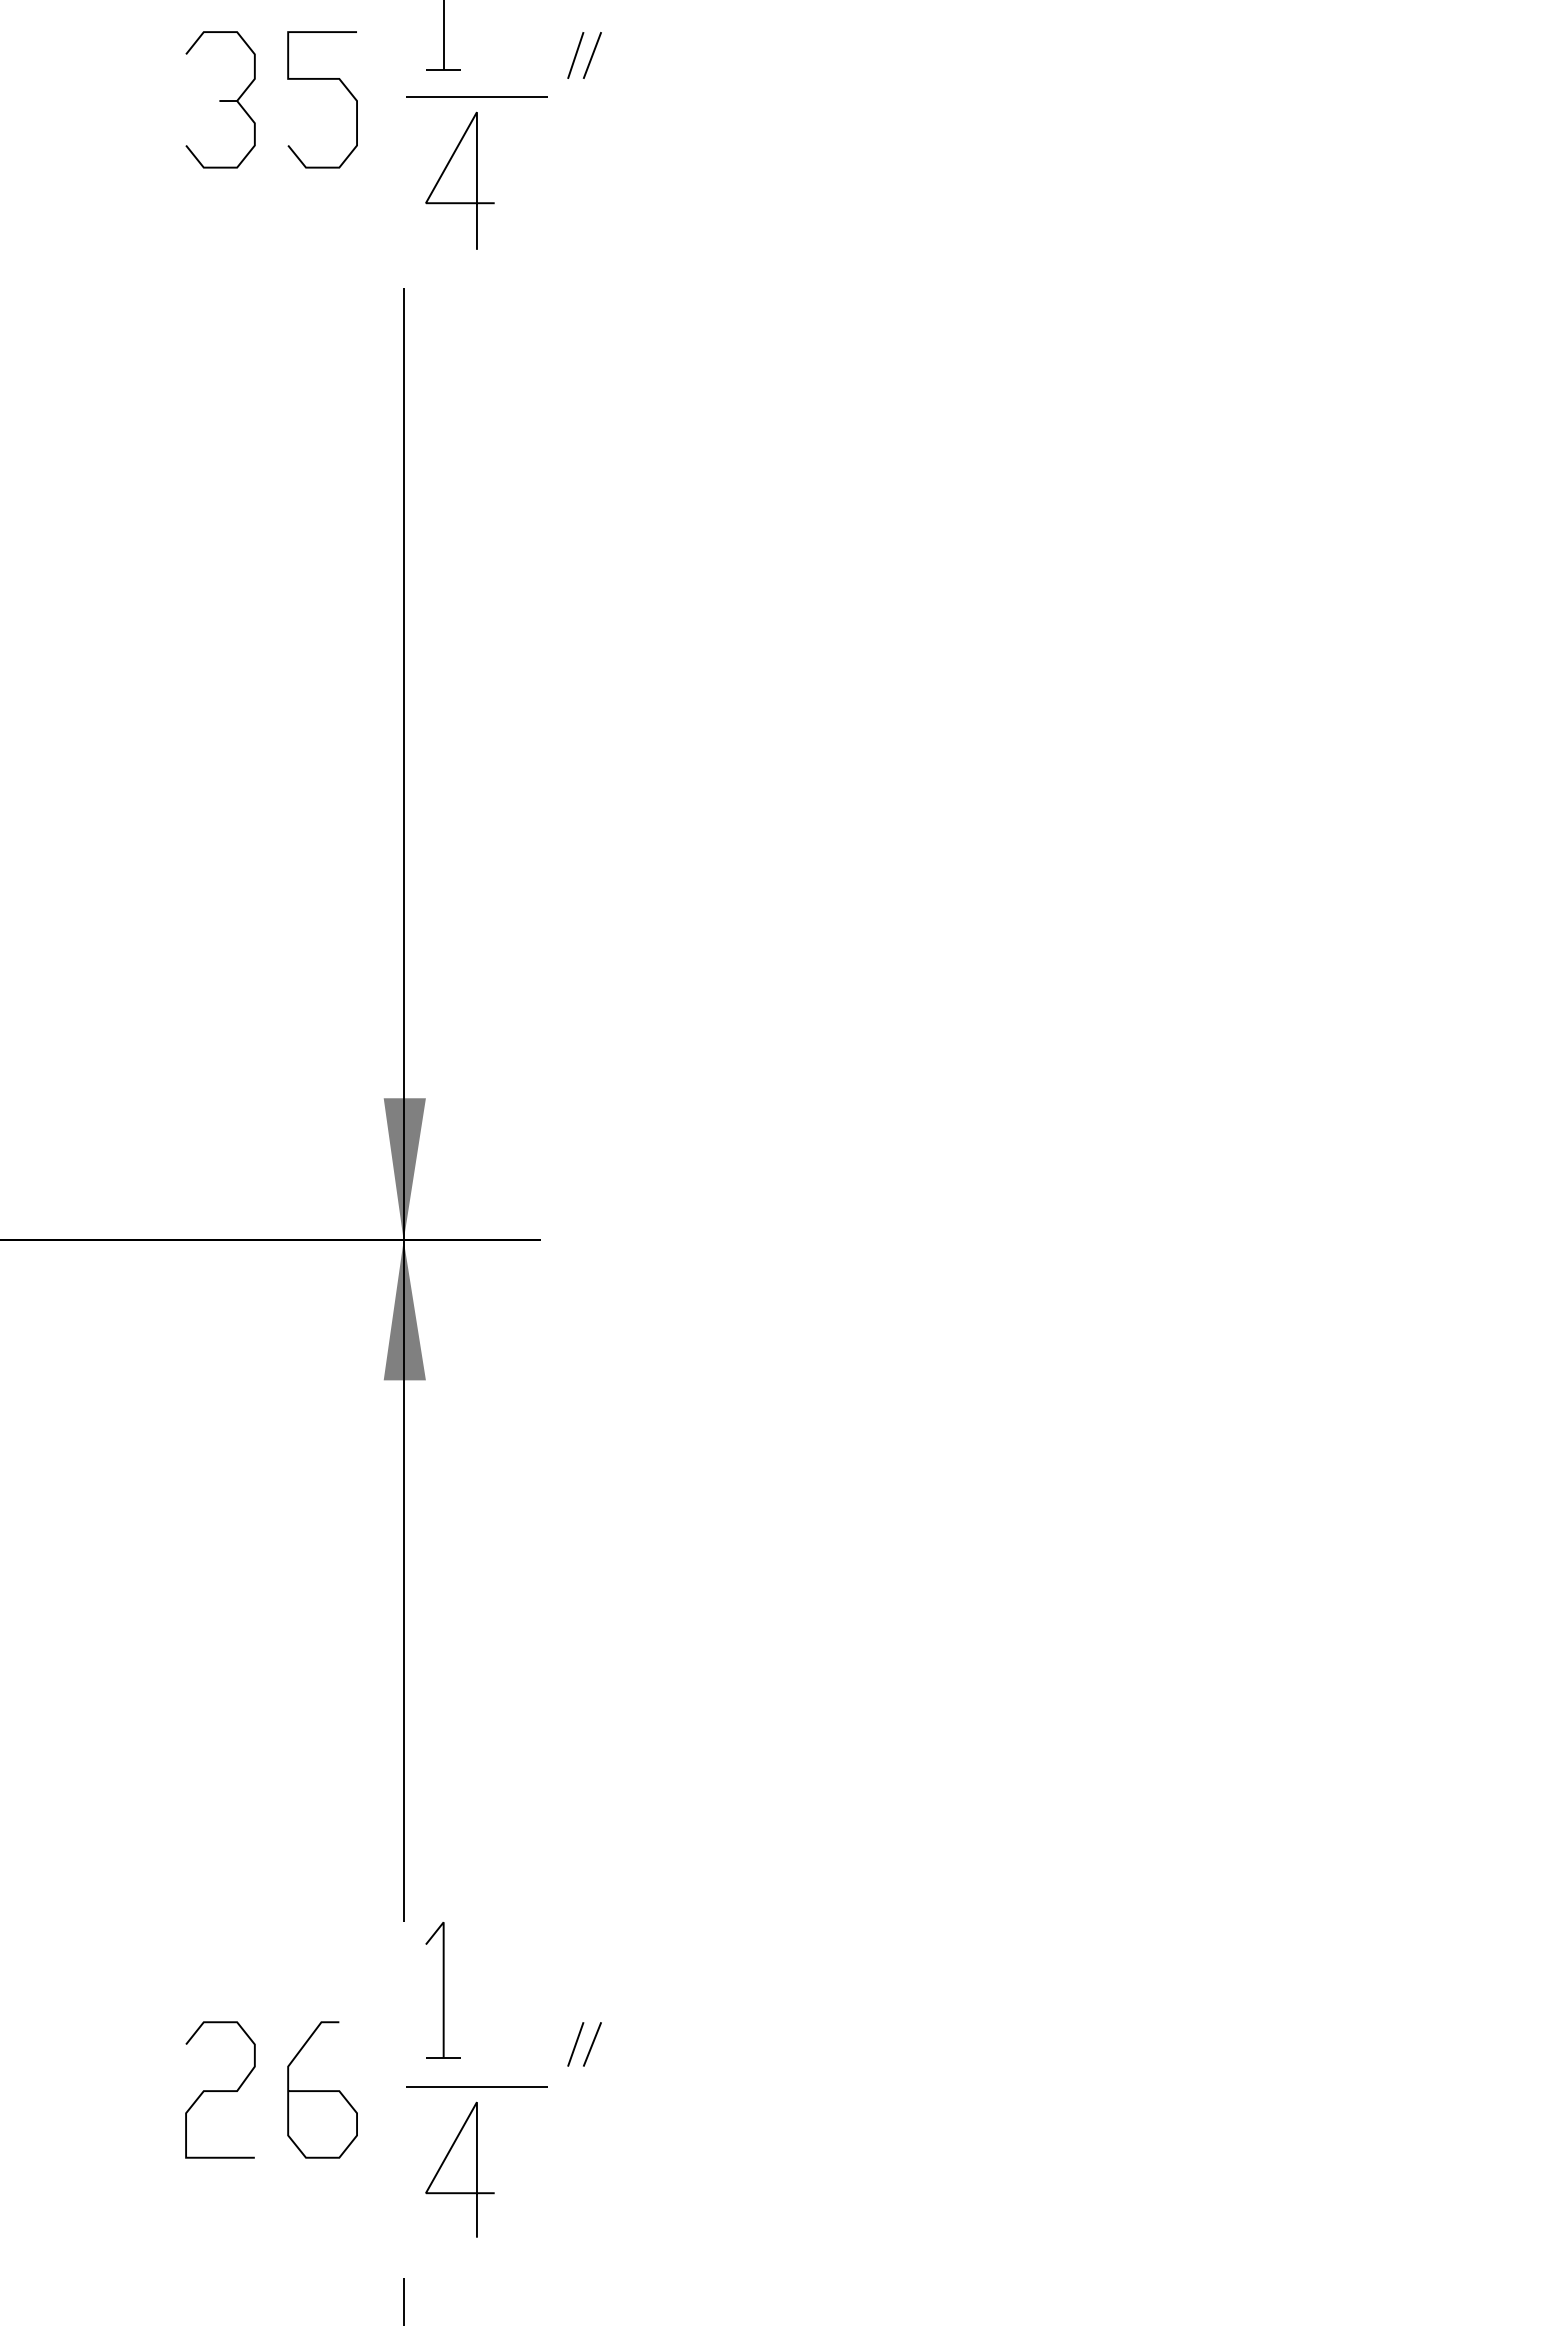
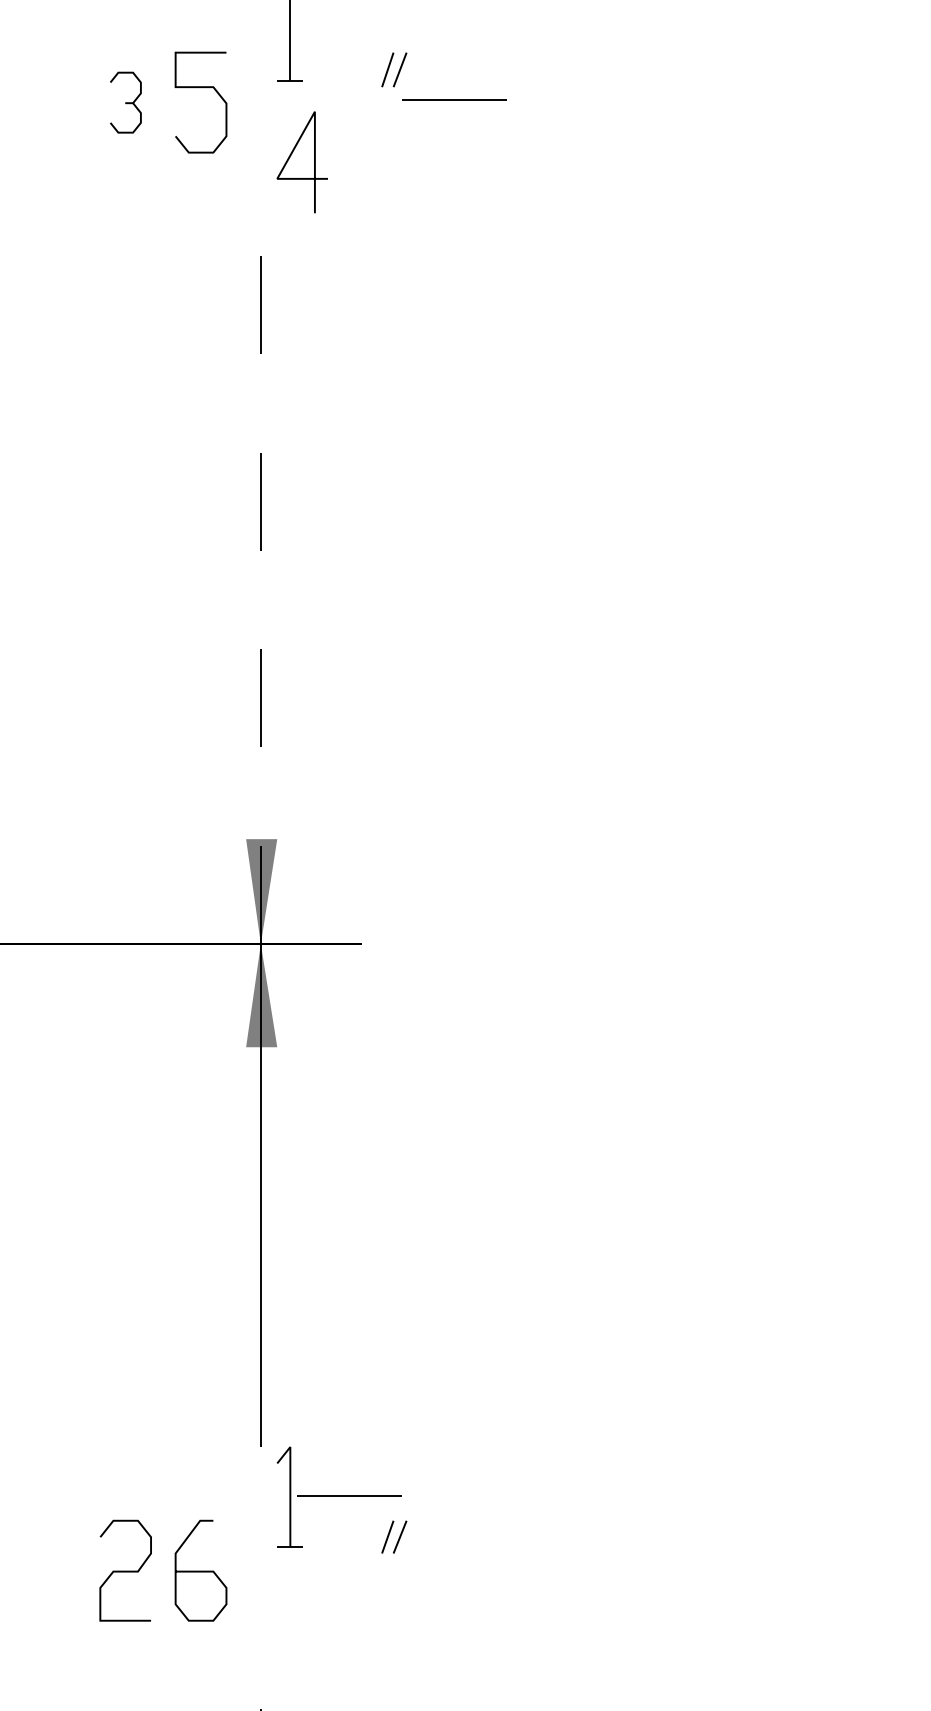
line: (476, 96) -> (453, 100), moved
part: (220, 99) -> (125, 102), size x0.6
line: (403, 763) -> (260, 592), solid -> dashed
line: (476, 2086) -> (349, 1495), moved
line: (444, 2162) -> (290, 1624), removed

